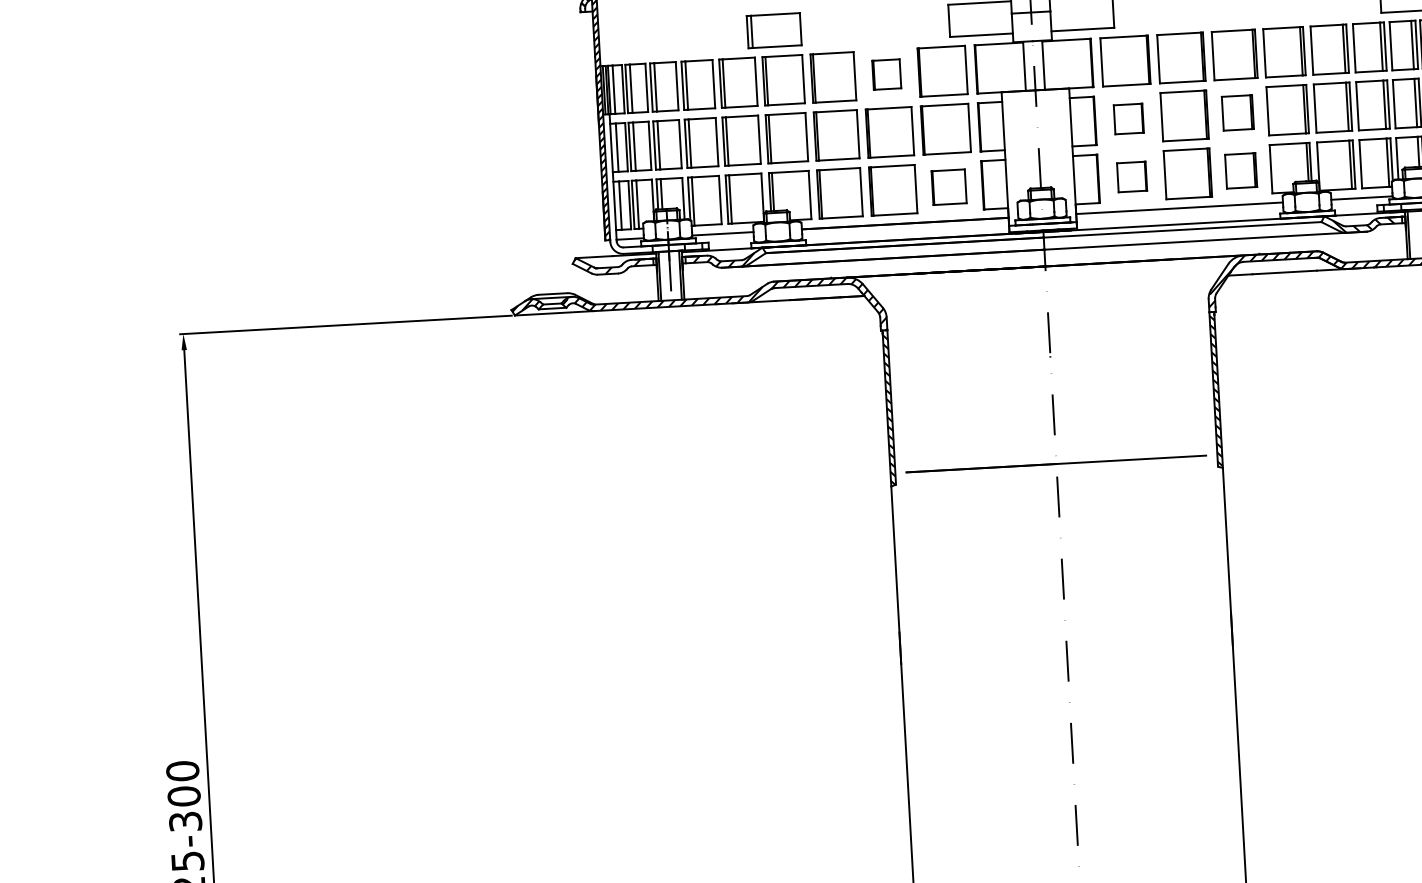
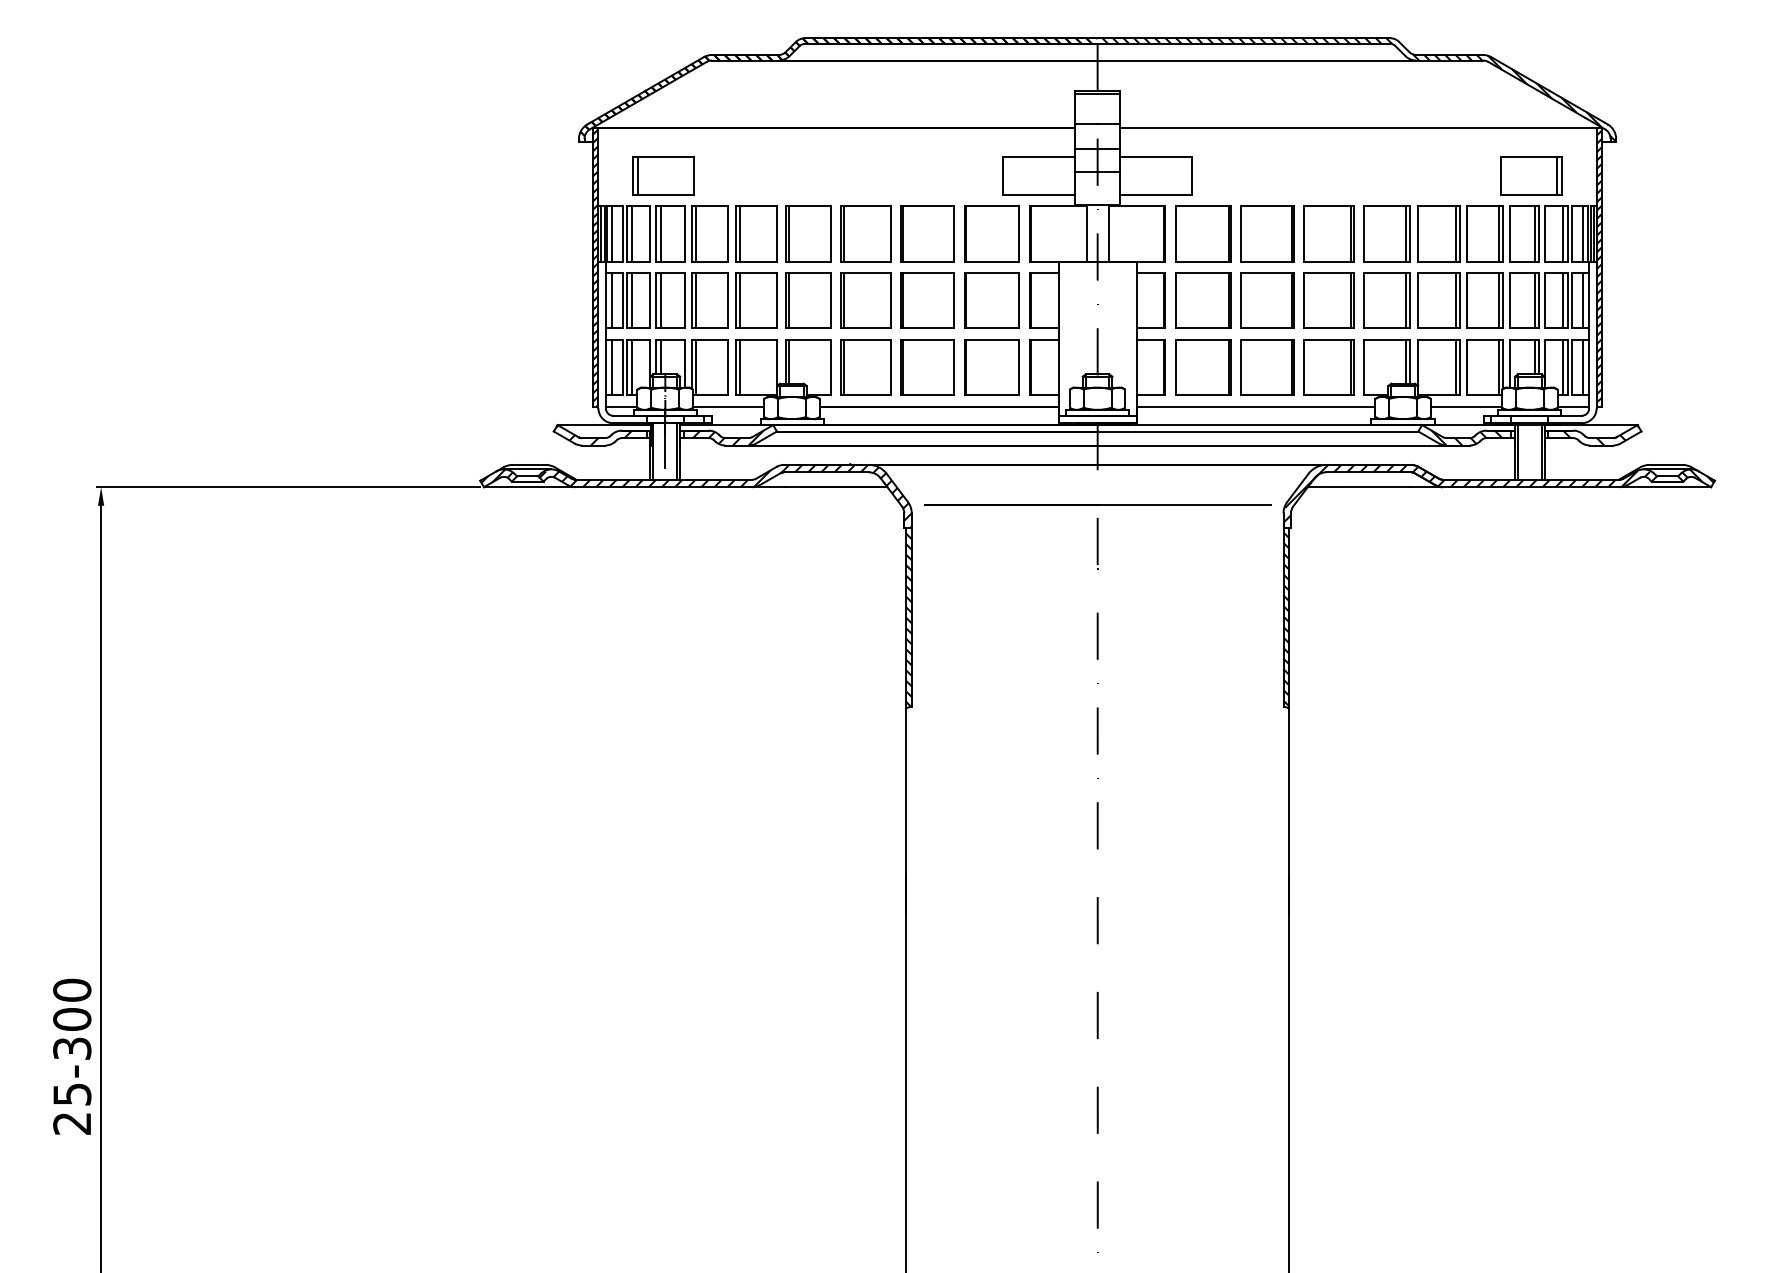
part: (773, 30) -> (663, 175), moved
part: (886, 74) -> (927, 233), size x1.67
part: (1237, 112) -> (1328, 300), size x1.43
part: (1129, 118) -> (1203, 300), size x1.67
part: (1240, 170) -> (1328, 367), size x1.43
part: (1132, 177) -> (1203, 367), size x1.67
part: (948, 187) -> (991, 367), size x1.43
line: (1056, 463) -> (1097, 504), moved

